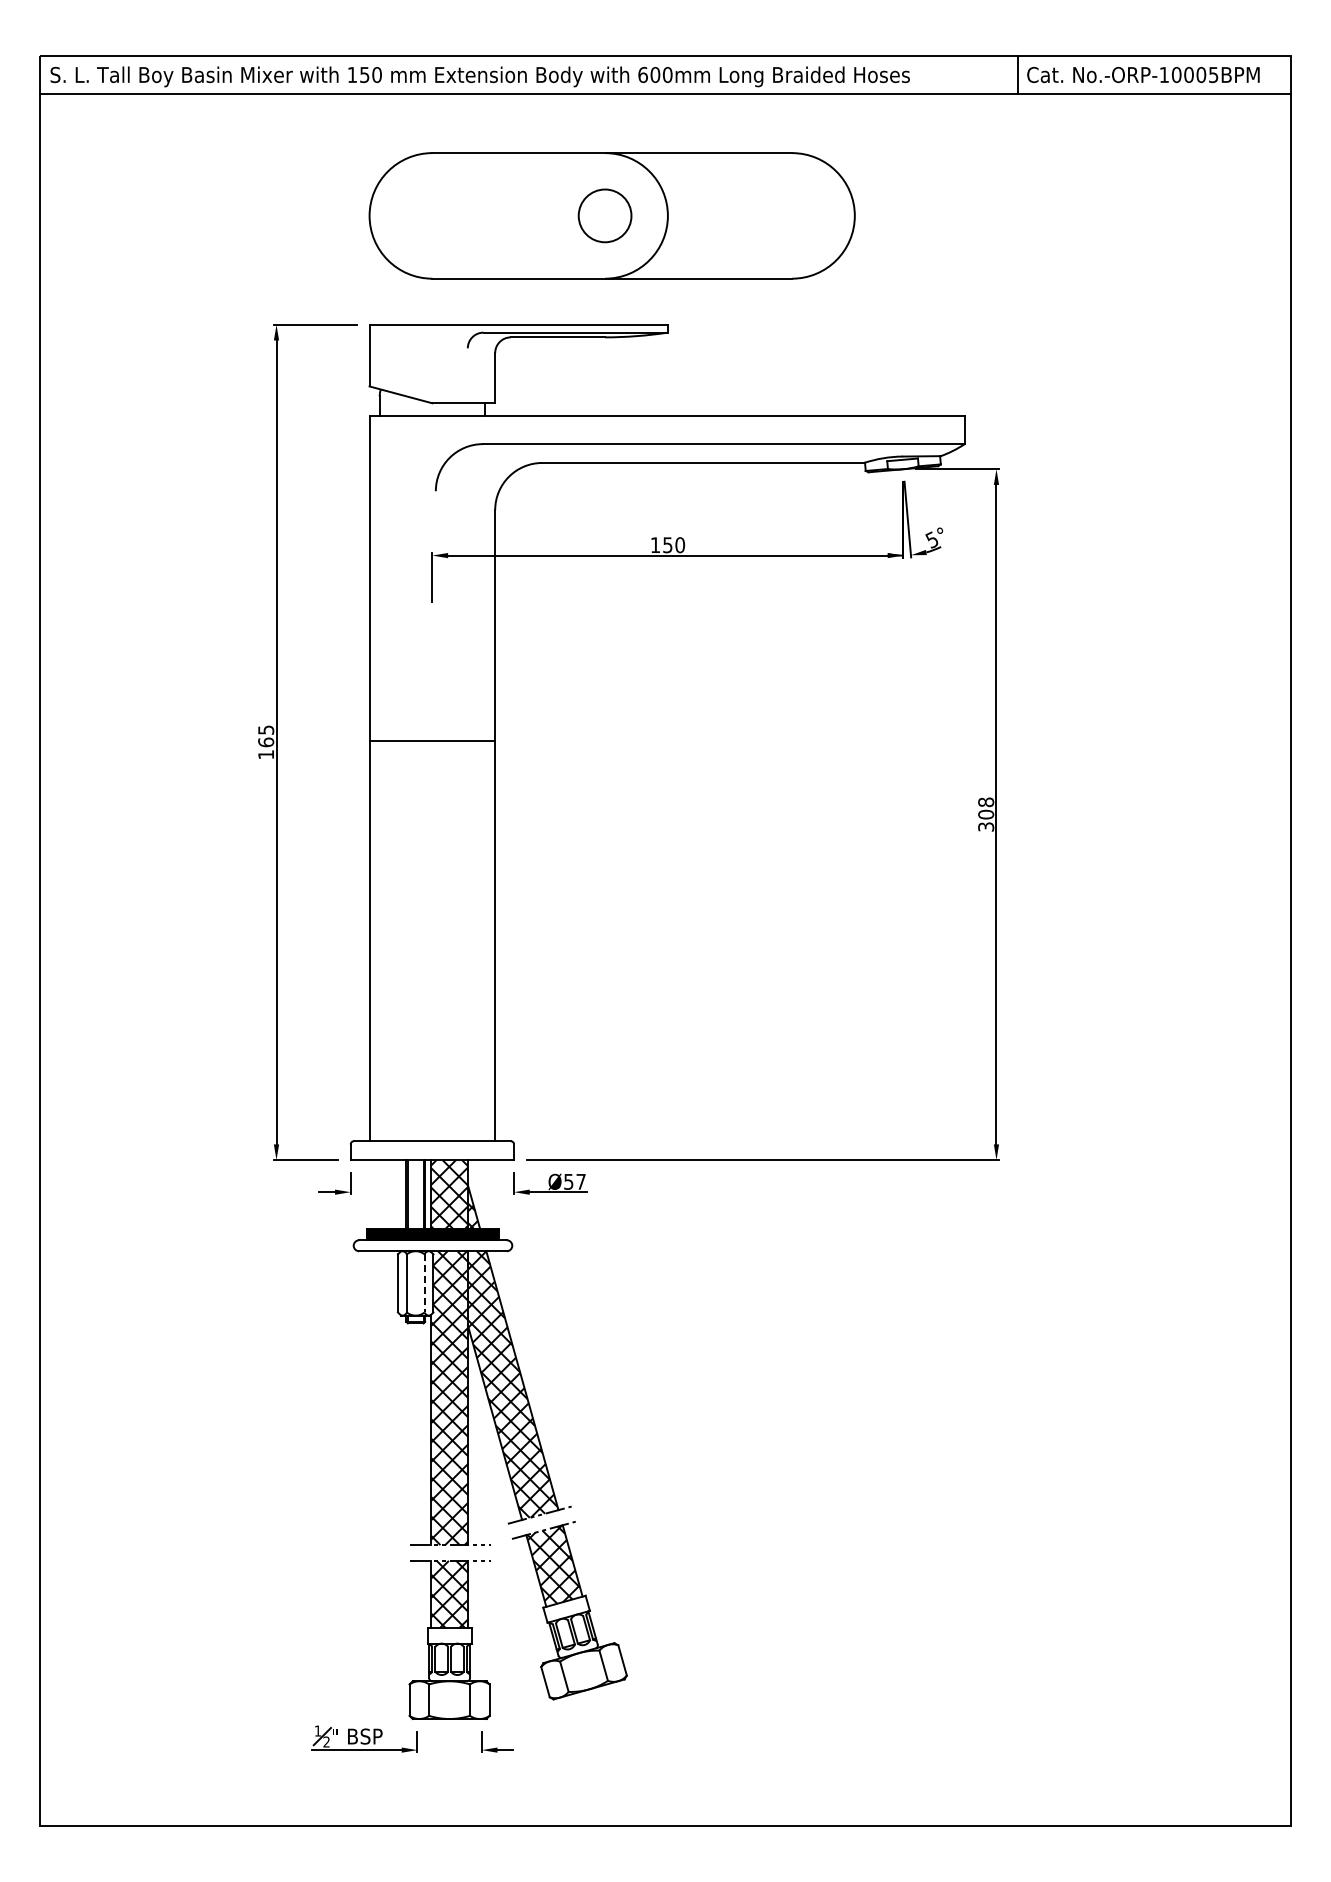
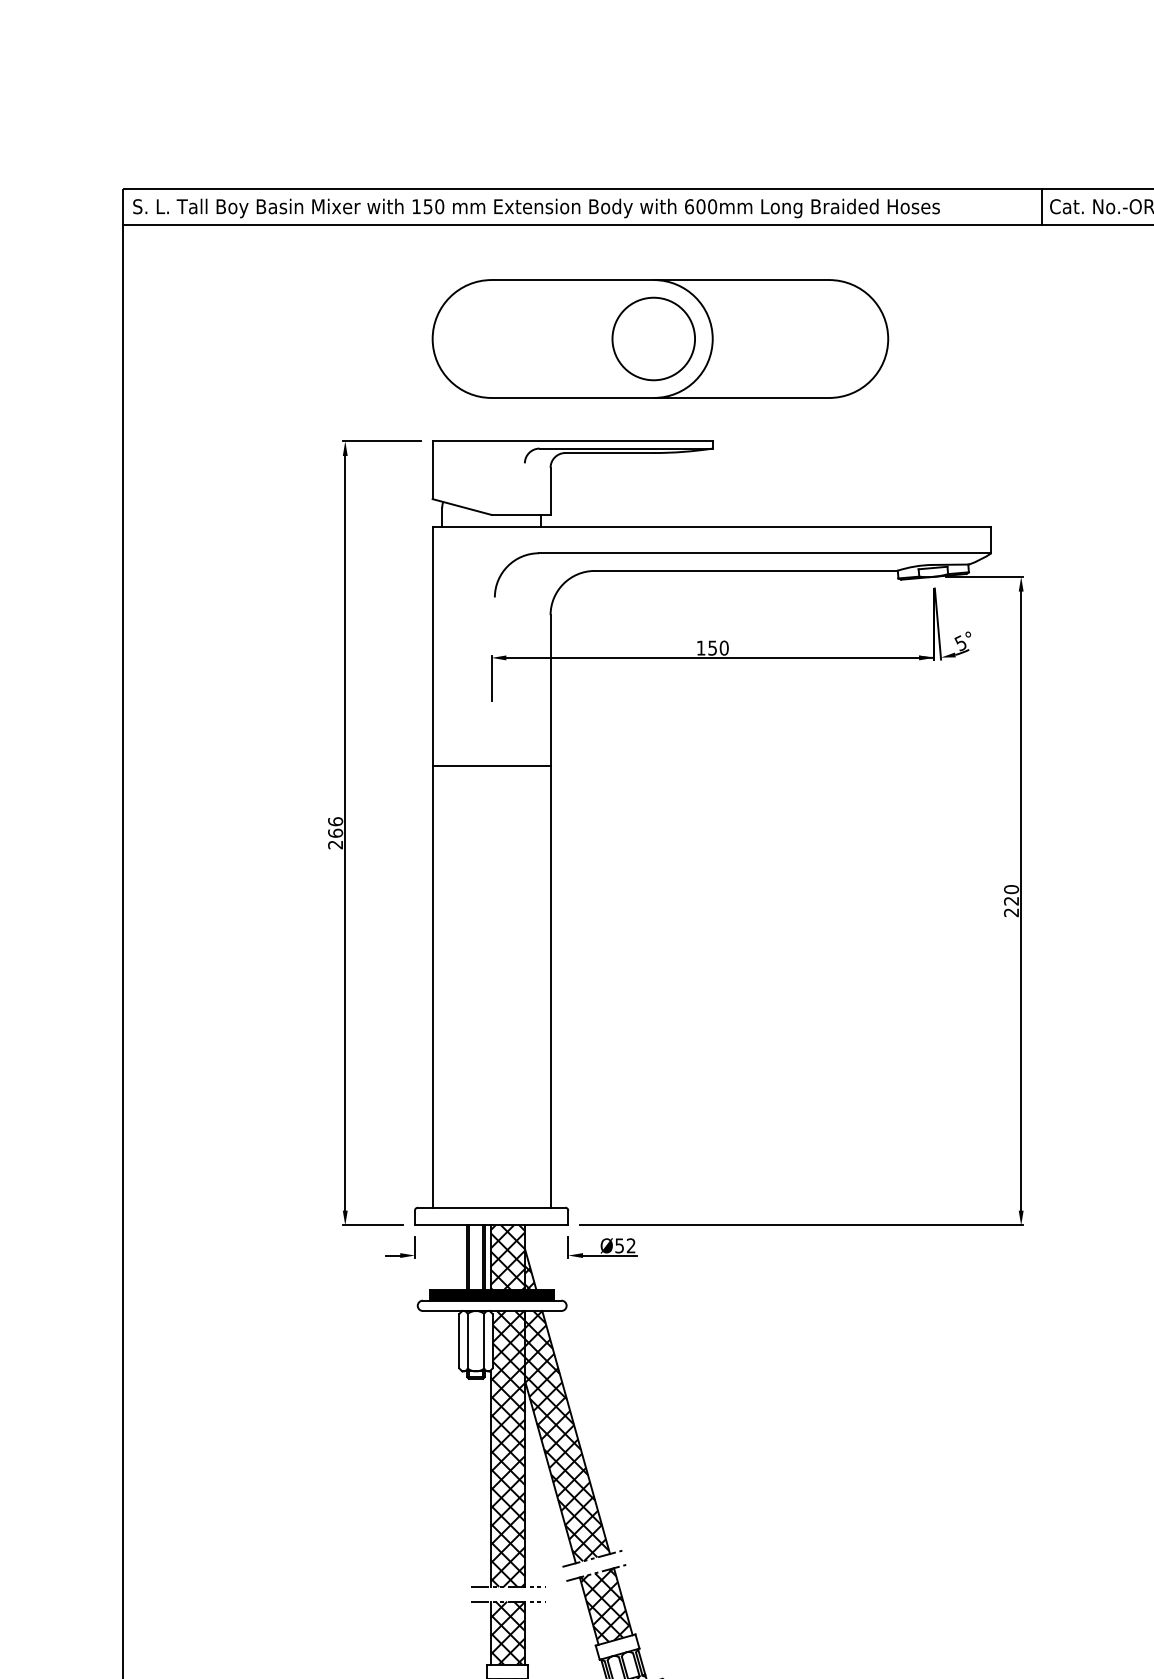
circle: (605, 215) -> (654, 338), size x1.67
line: (432, 741) -> (491, 765), moved
text: (266, 742) -> (335, 833), 165 -> 266
text: (986, 814) -> (1011, 900), 308 -> 220
text: (580, 1181) -> (630, 1245), Ø57 -> Ø52
line: (424, 1283) -> (484, 1341), dashed -> solid

